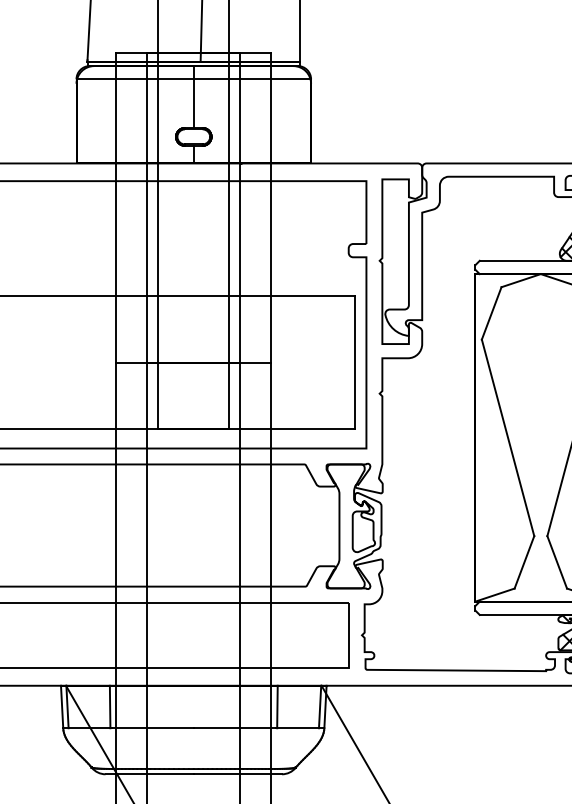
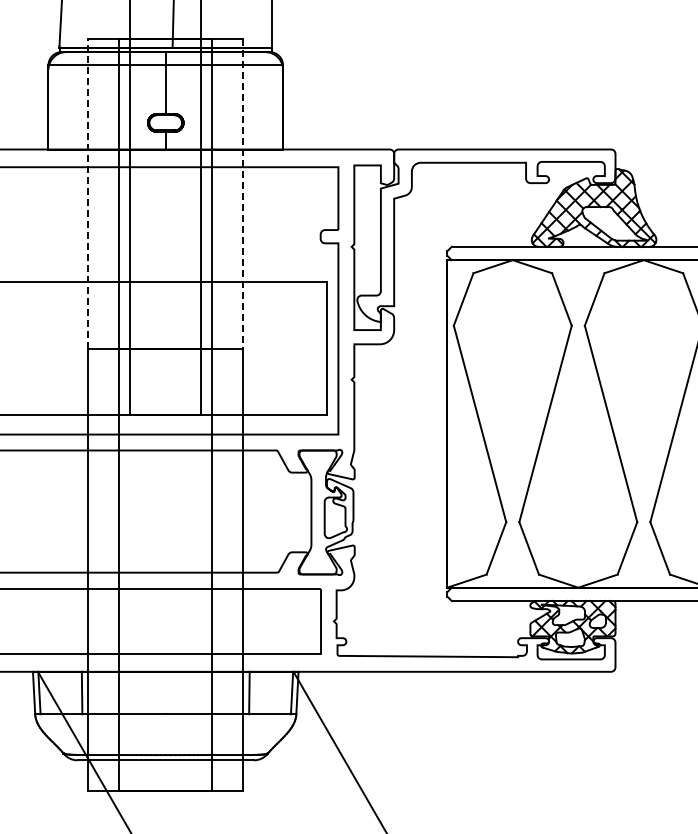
line: (116, 207) -> (88, 193), solid -> dashed
line: (271, 207) -> (243, 193), solid -> dashed

